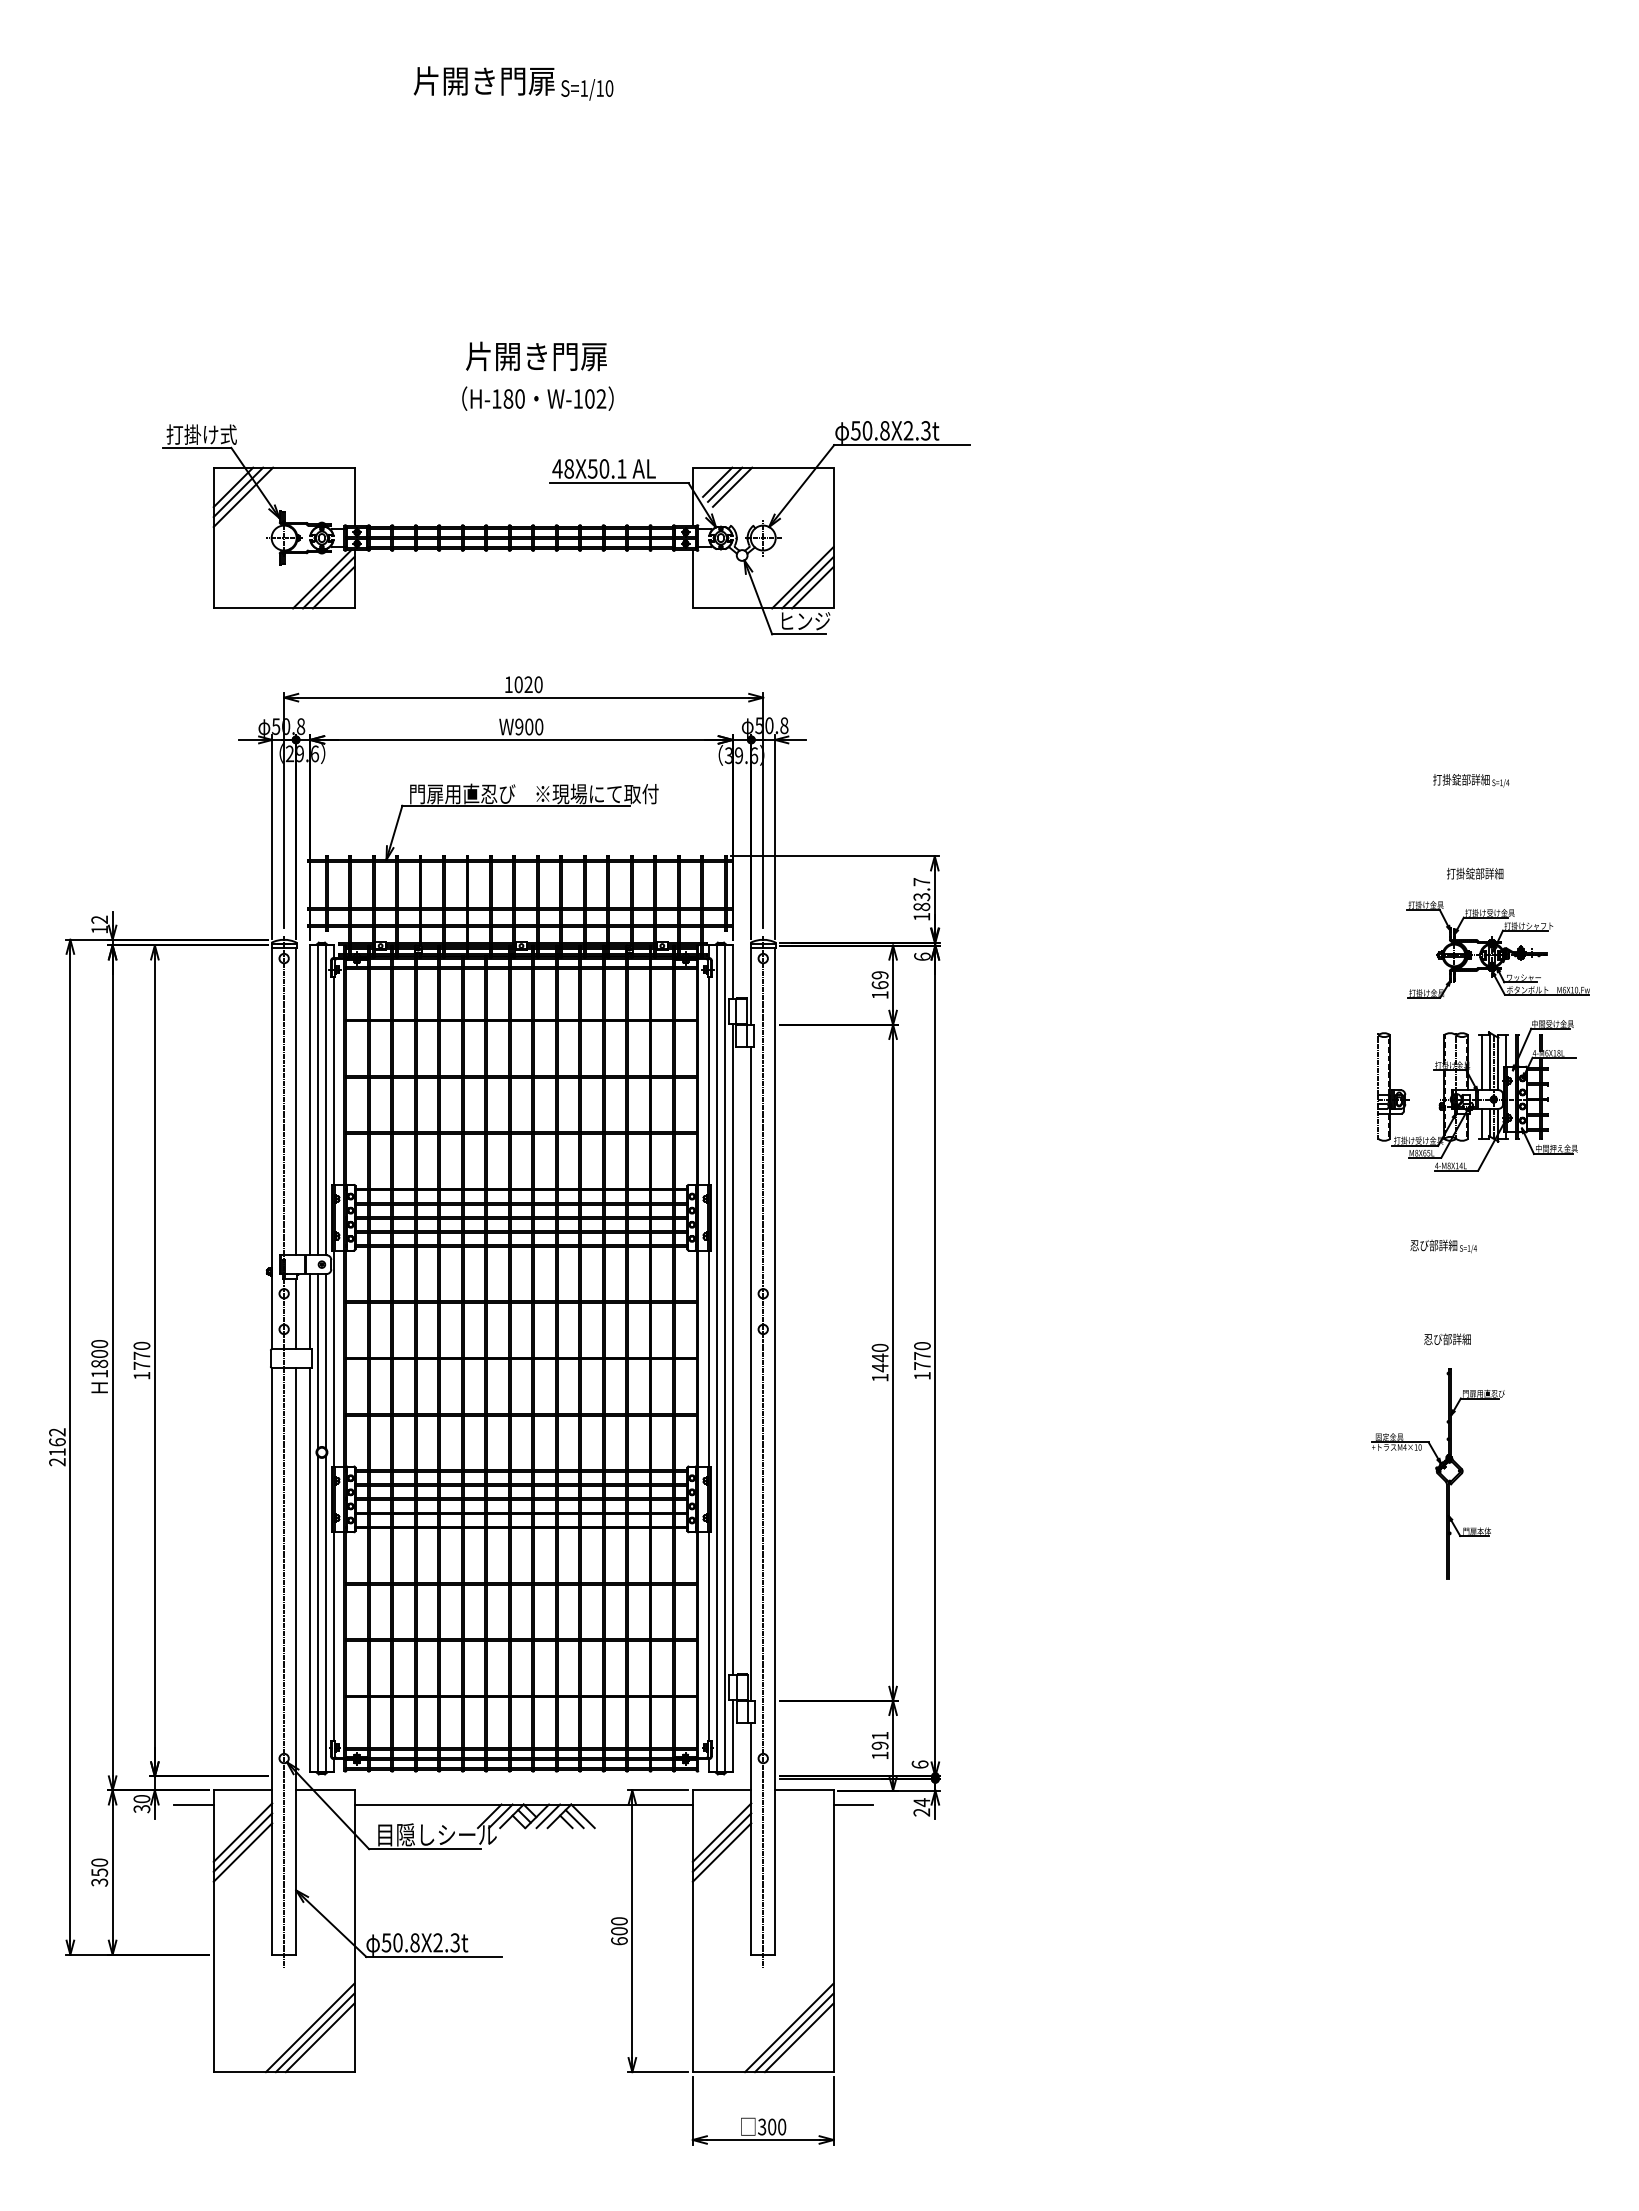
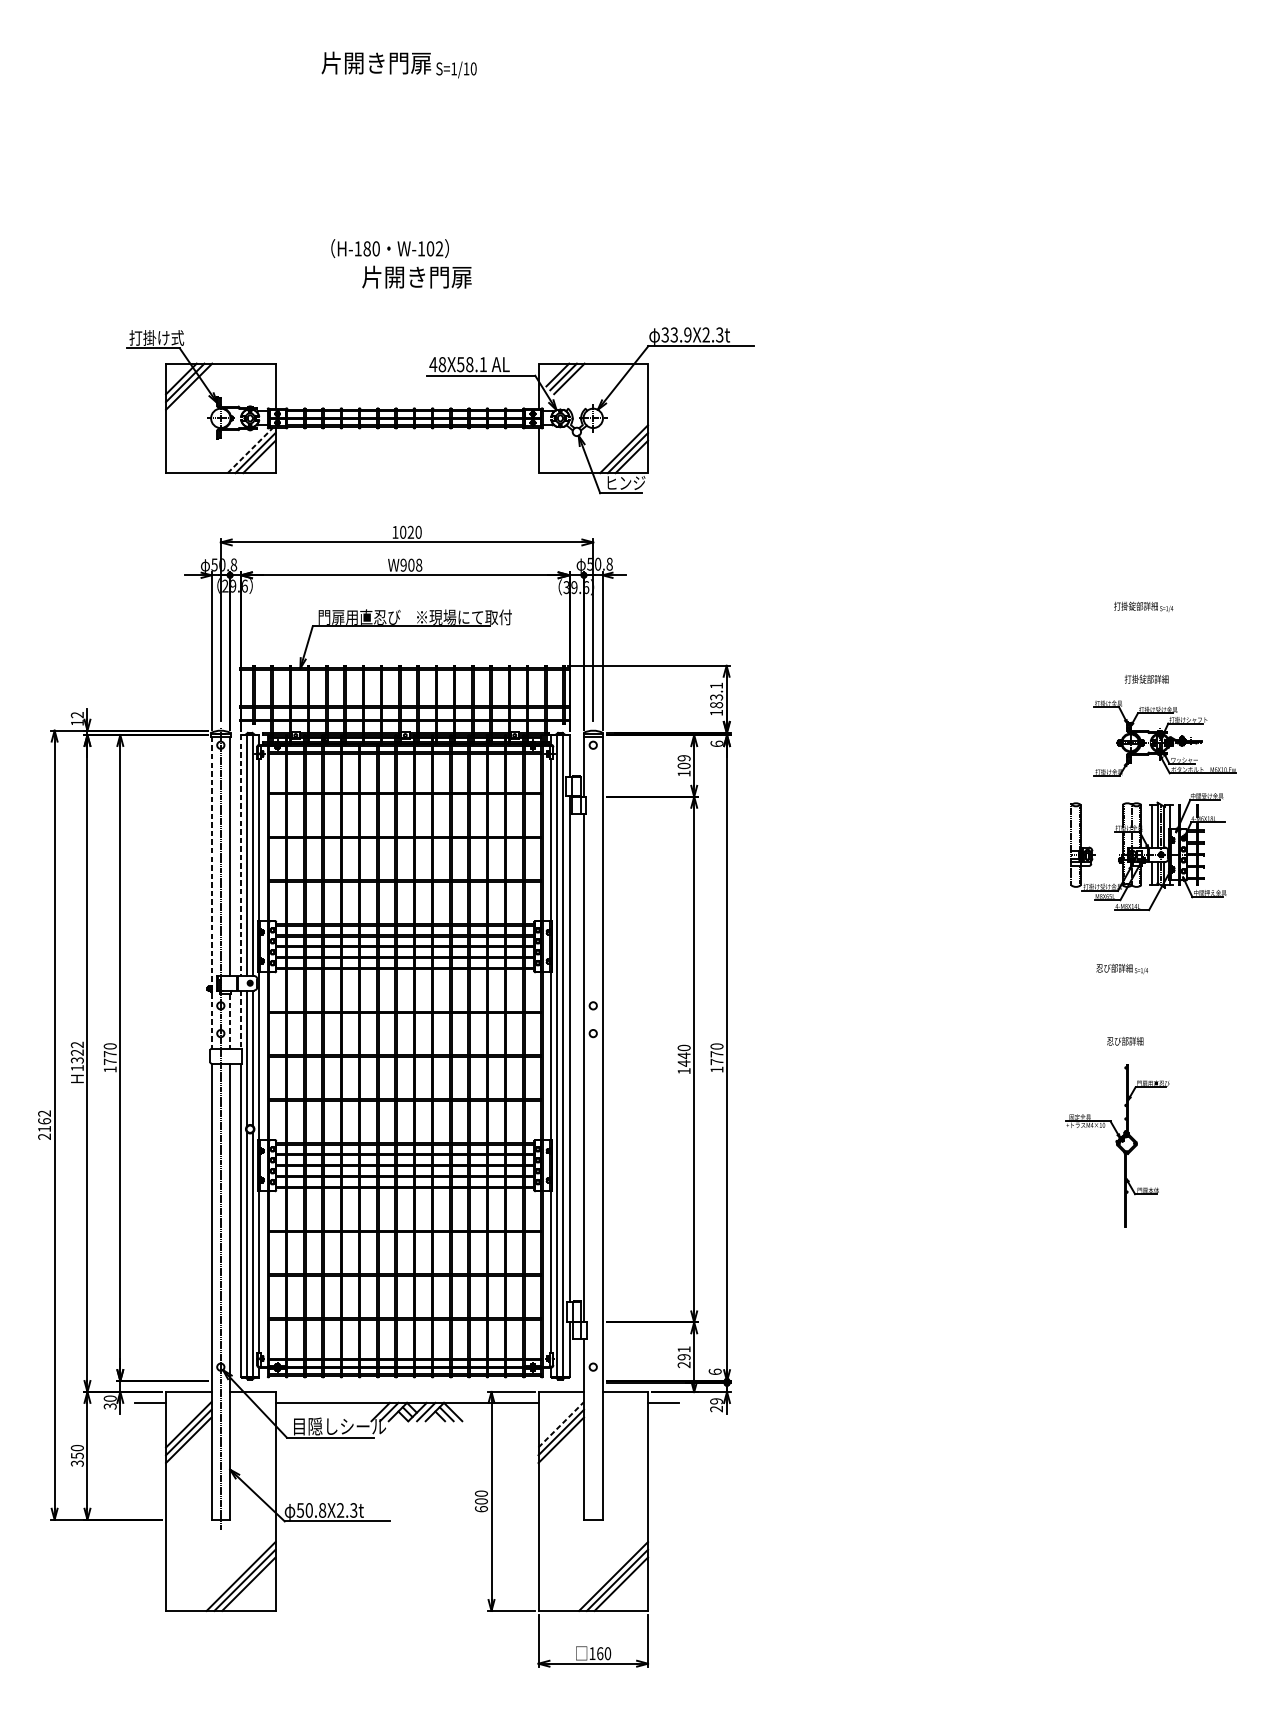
text: (537, 398) -> (389, 248), moved
text: (870, 430) -> (676, 334), 50.8X2.3t -> 33.9X2.3t
text: (604, 468) -> (469, 364), 48X50.1 -> 48X58.1
line: (322, 579) -> (250, 450), solid -> dashed
text: (539, 727) -> (419, 565), W900 -> W908
text: (921, 882) -> (716, 686), 183.7 -> 183.1
text: (879, 985) -> (683, 766), 169 -> 109
line: (310, 1100) -> (241, 855), solid -> dashed
line: (272, 1148) -> (211, 892), solid -> dashed
line: (310, 1311) -> (241, 1019), solid -> dashed
line: (296, 1314) -> (230, 1021), solid -> dashed
text: (99, 1354) -> (77, 1053), 1800 -> 1322
line: (763, 1452) -> (593, 1129), removed
text: (879, 1755) -> (683, 1364), 191 -> 291
text: (921, 1802) -> (716, 1401), 24 -> 29
line: (722, 1832) -> (561, 1424), solid -> dashed
text: (767, 2126) -> (596, 1653), 300 -> 160

